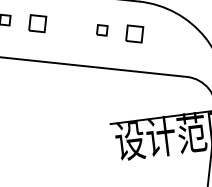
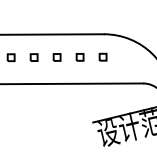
part: (36, 23) -> (33, 57), size x0.62
part: (69, 26) -> (56, 57), added
part: (133, 32) -> (102, 56), size x0.62

